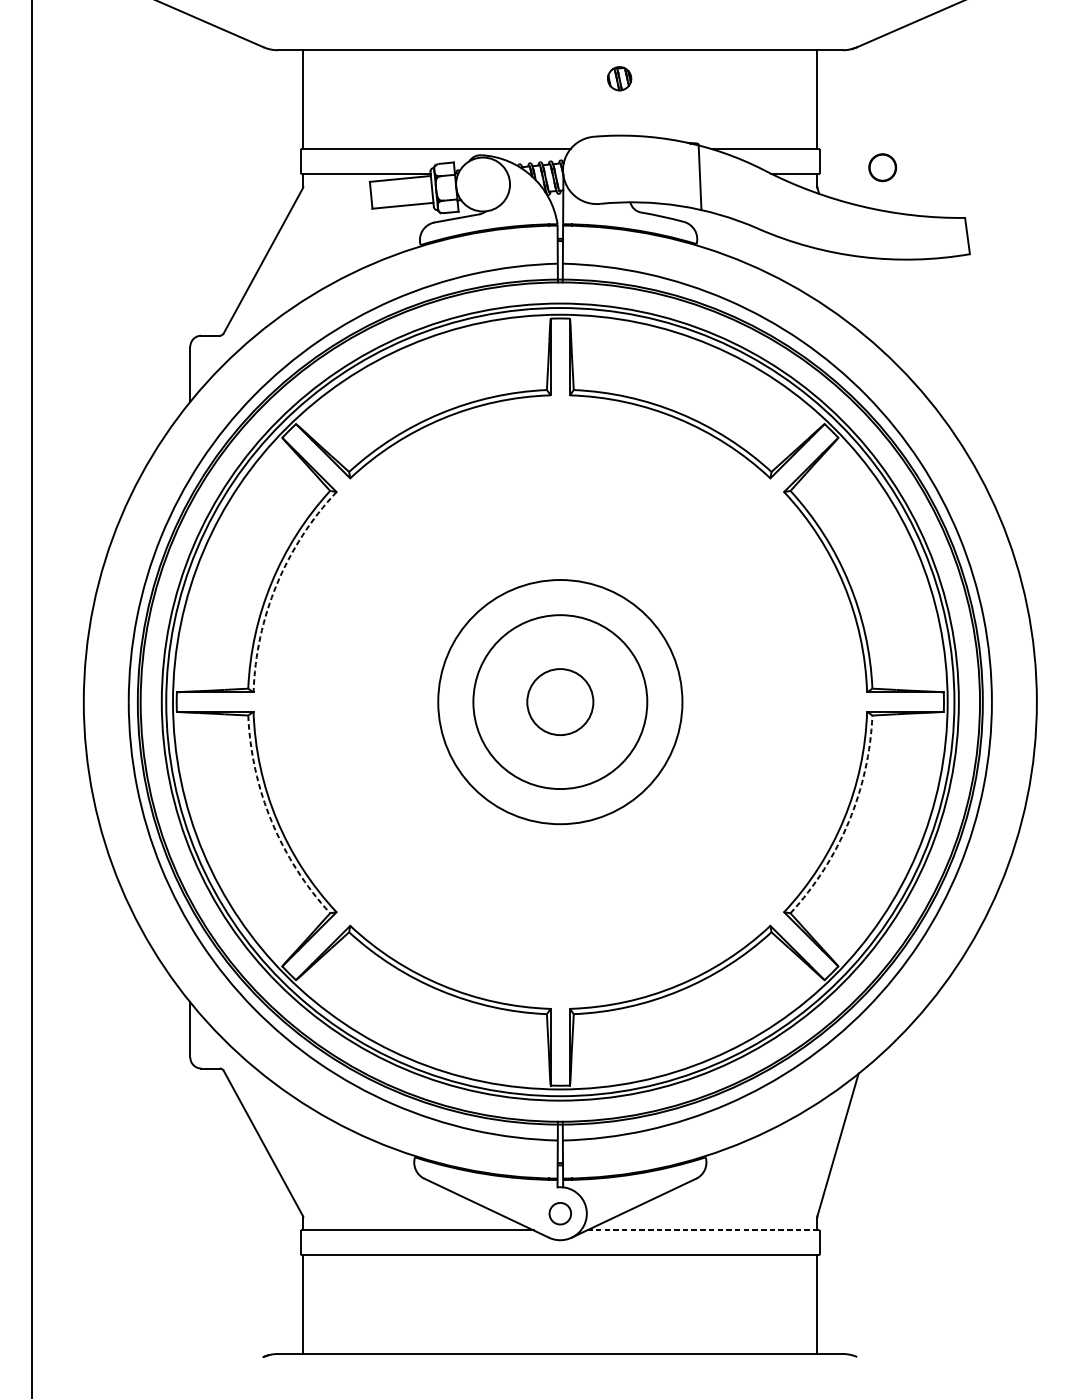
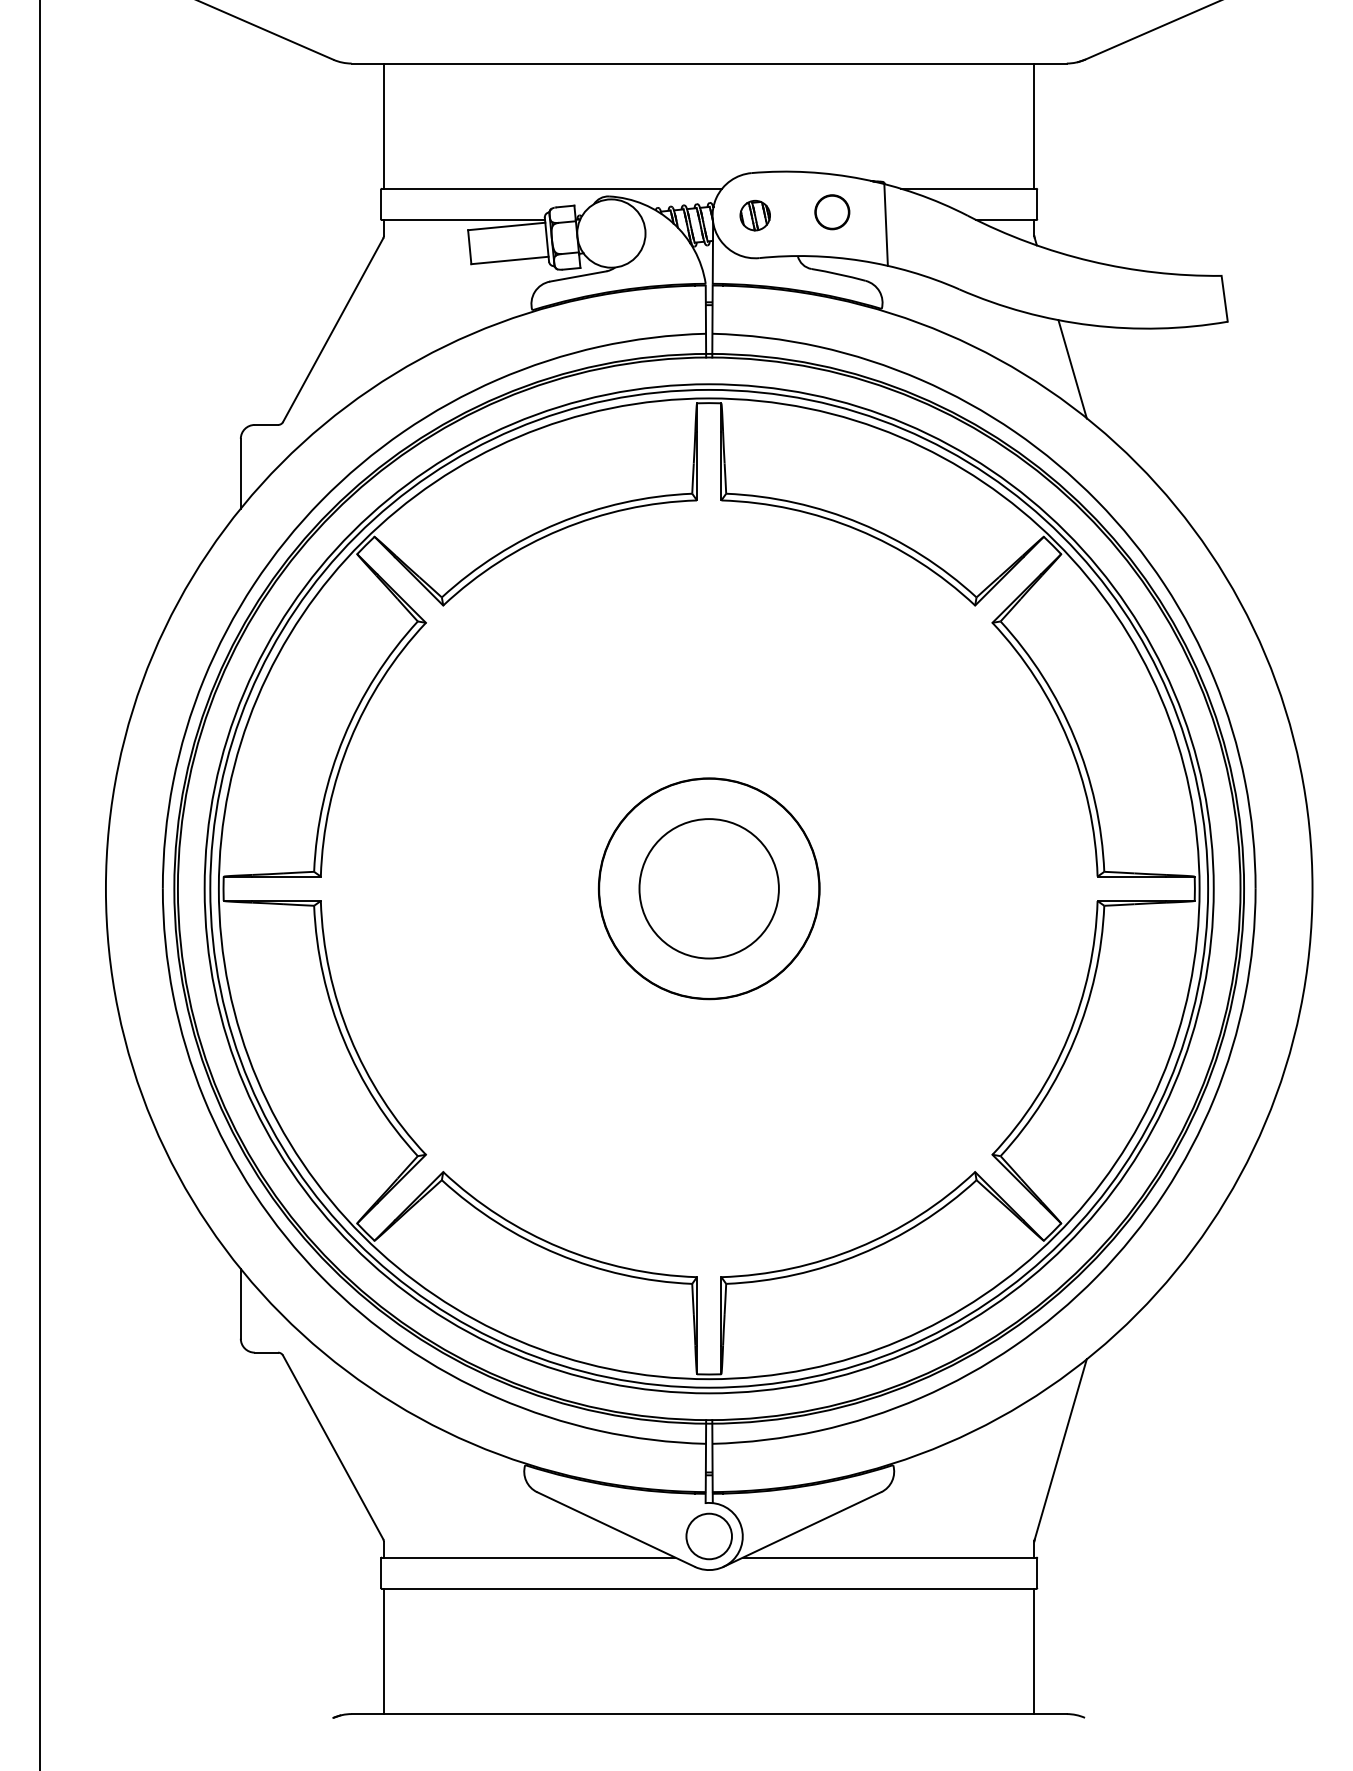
part: (619, 78) -> (754, 215), moved
circle: (882, 167) -> (832, 212), moved
line: (847, 291) -> (1072, 369), added
arc: (276, 584) -> (350, 740), dashed -> solid
circle: (559, 701) -> (708, 888), size x0.71
circle: (559, 701) -> (708, 888), size x1.67
arc: (271, 821) -> (343, 1040), dashed -> solid
arc: (848, 821) -> (1074, 1040), dashed -> solid
circle: (559, 1213) -> (708, 1536), size x1.67
line: (702, 1230) -> (889, 1557), dashed -> solid

